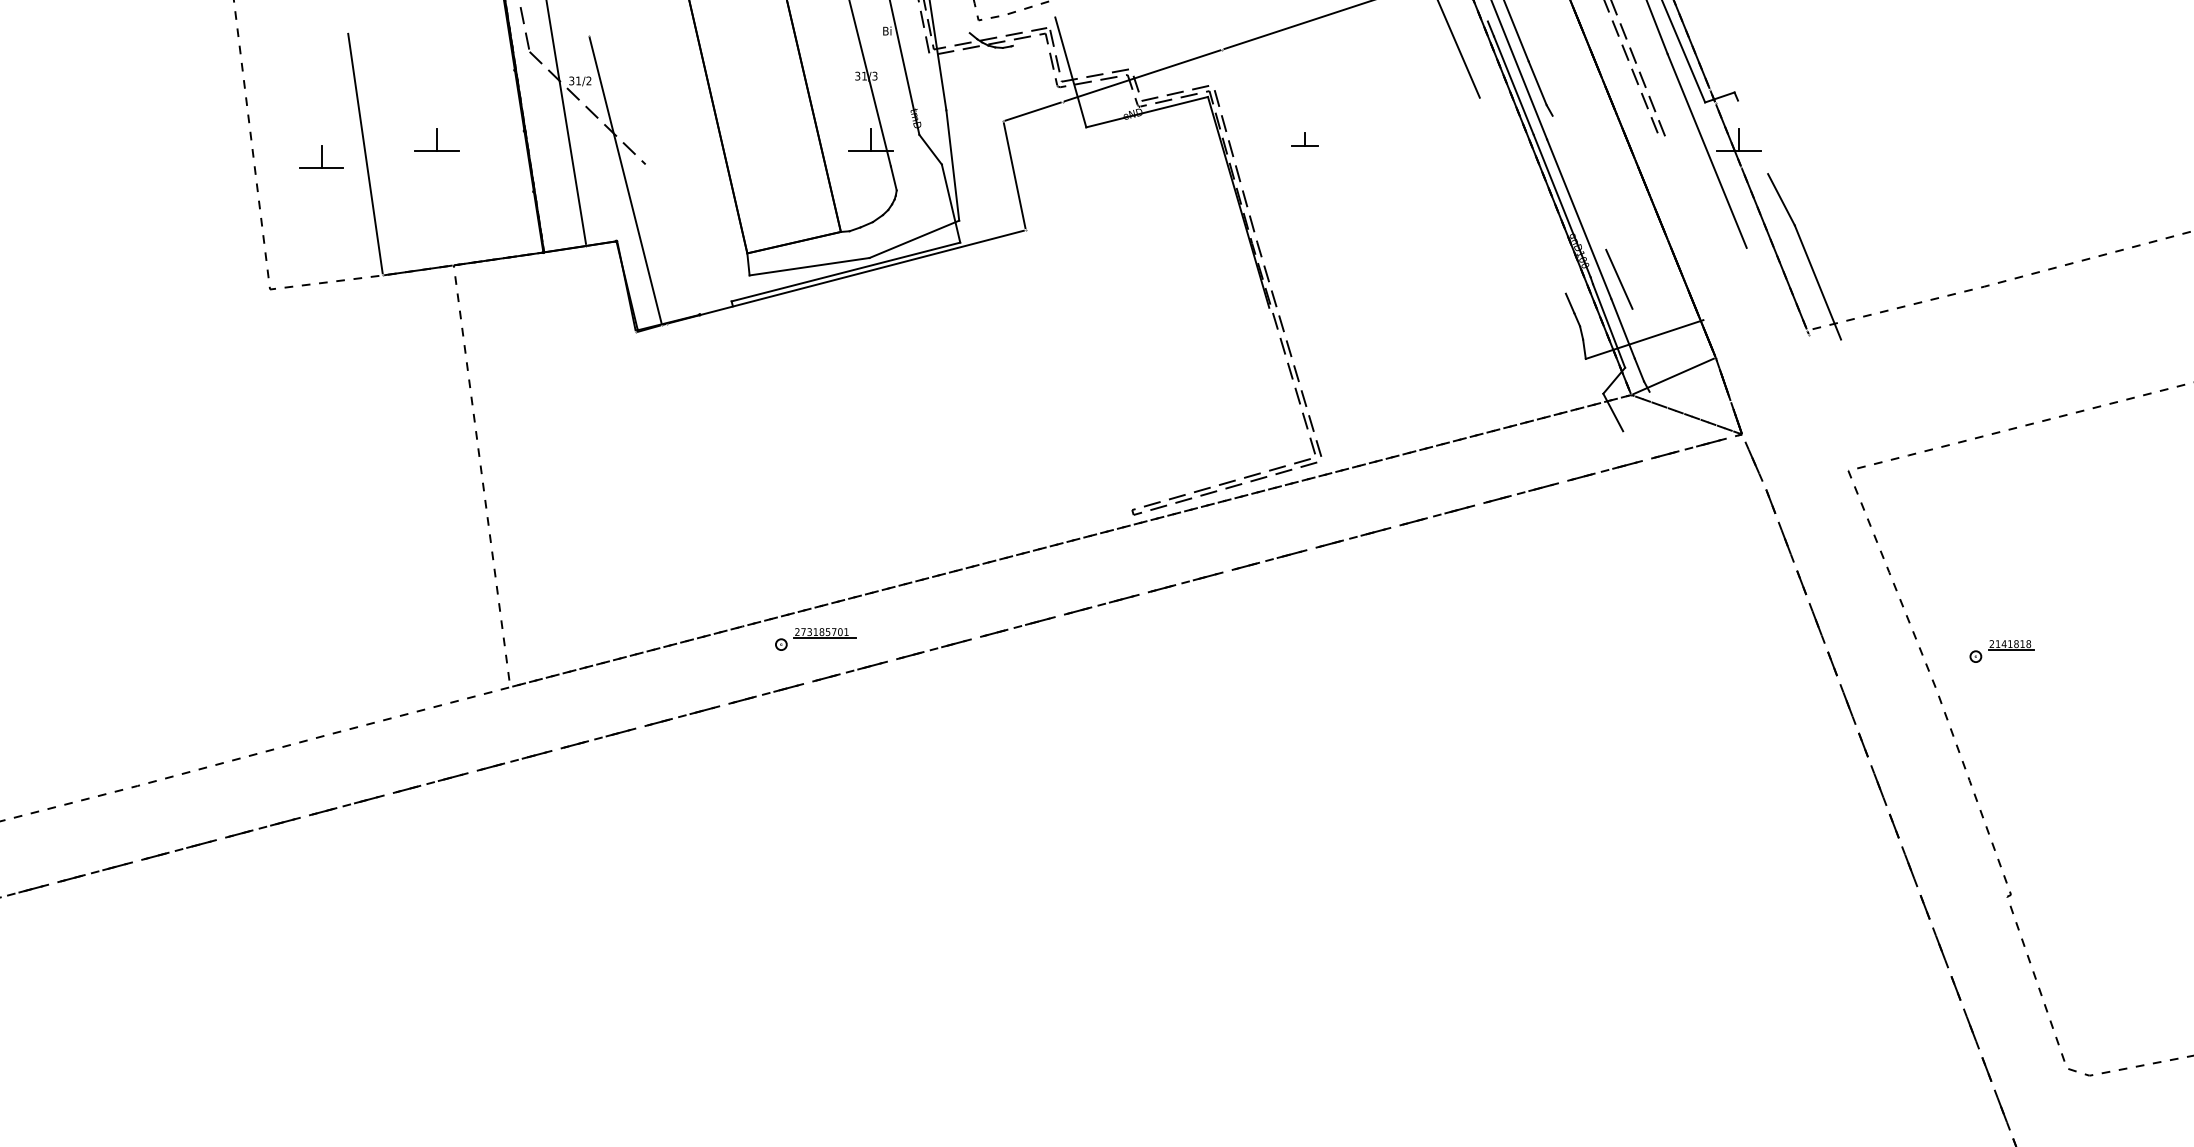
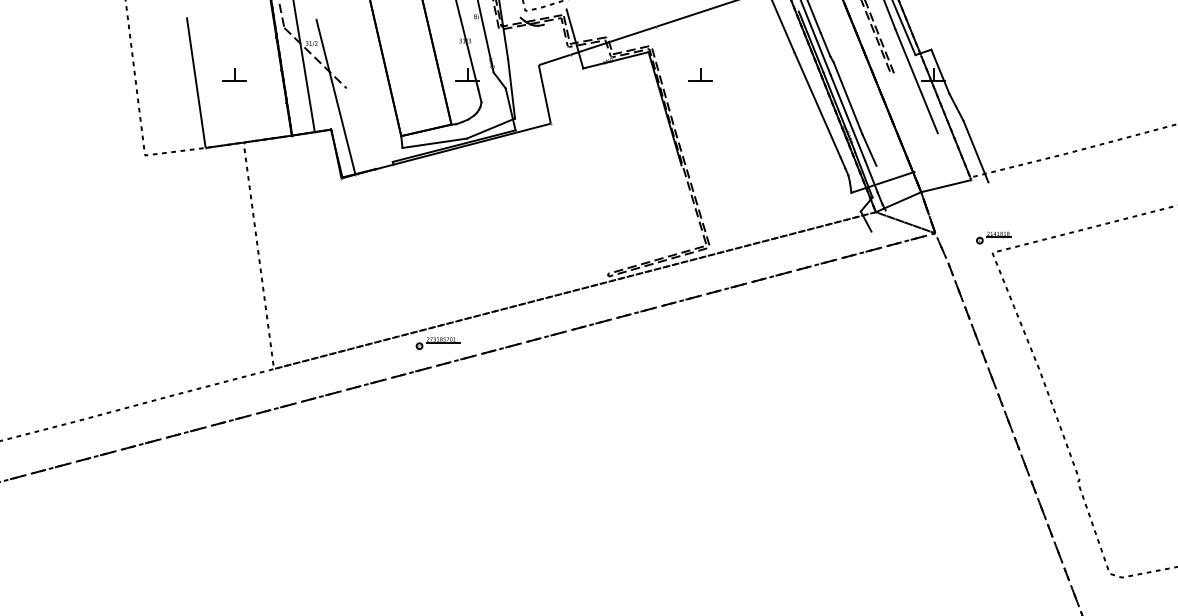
line: (1753, 136) -> (941, 73), added
part: (1304, 138) -> (700, 74), size x1.67
part: (321, 155) -> (172, 83), removed
line: (1578, 183) -> (847, 98), added
line: (1522, 194) -> (817, 104), added
line: (1762, 345) -> (946, 185), added
part: (2001, 650) -> (993, 237), moved

